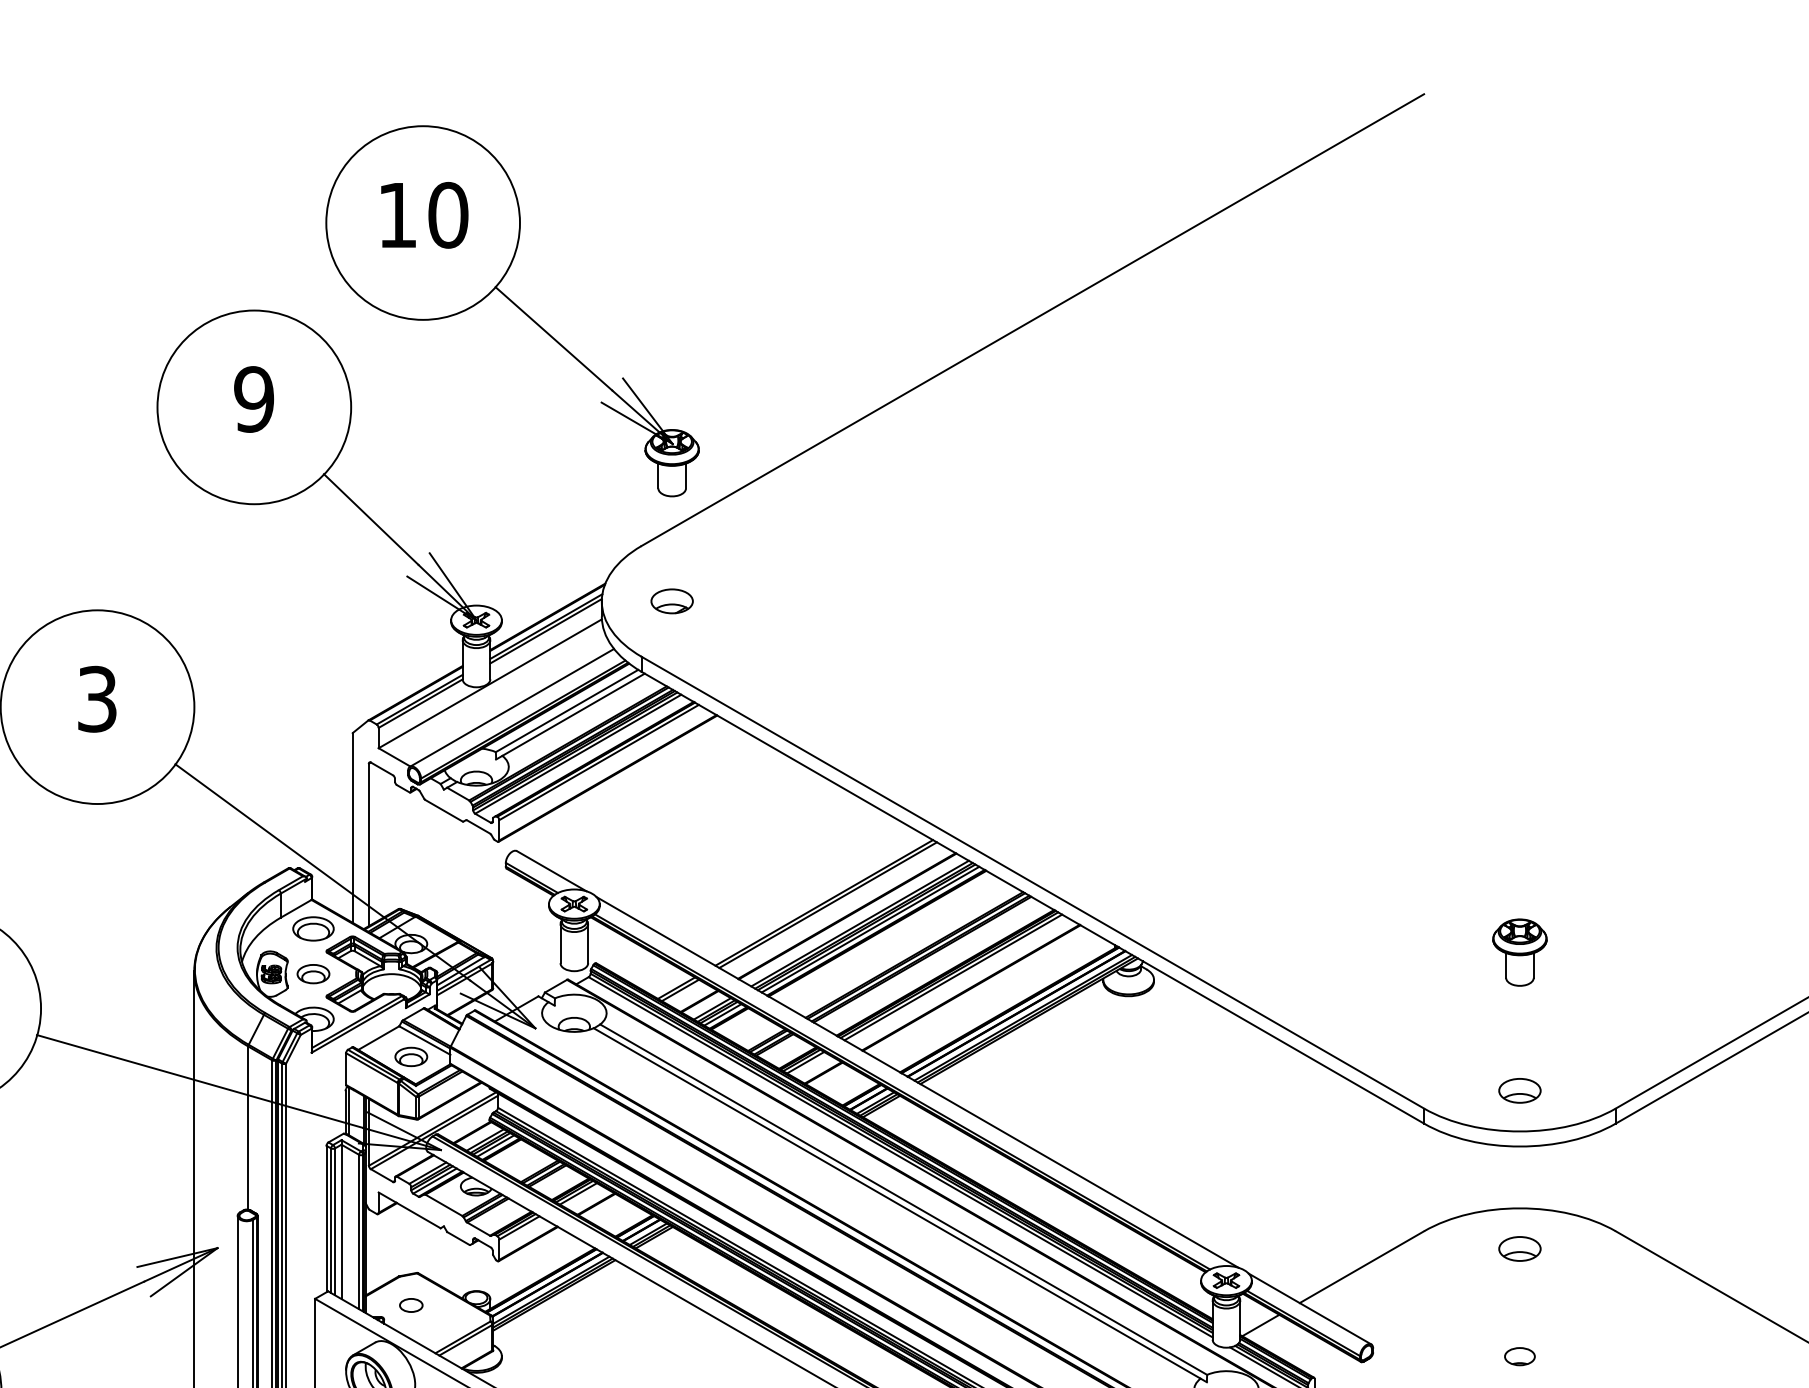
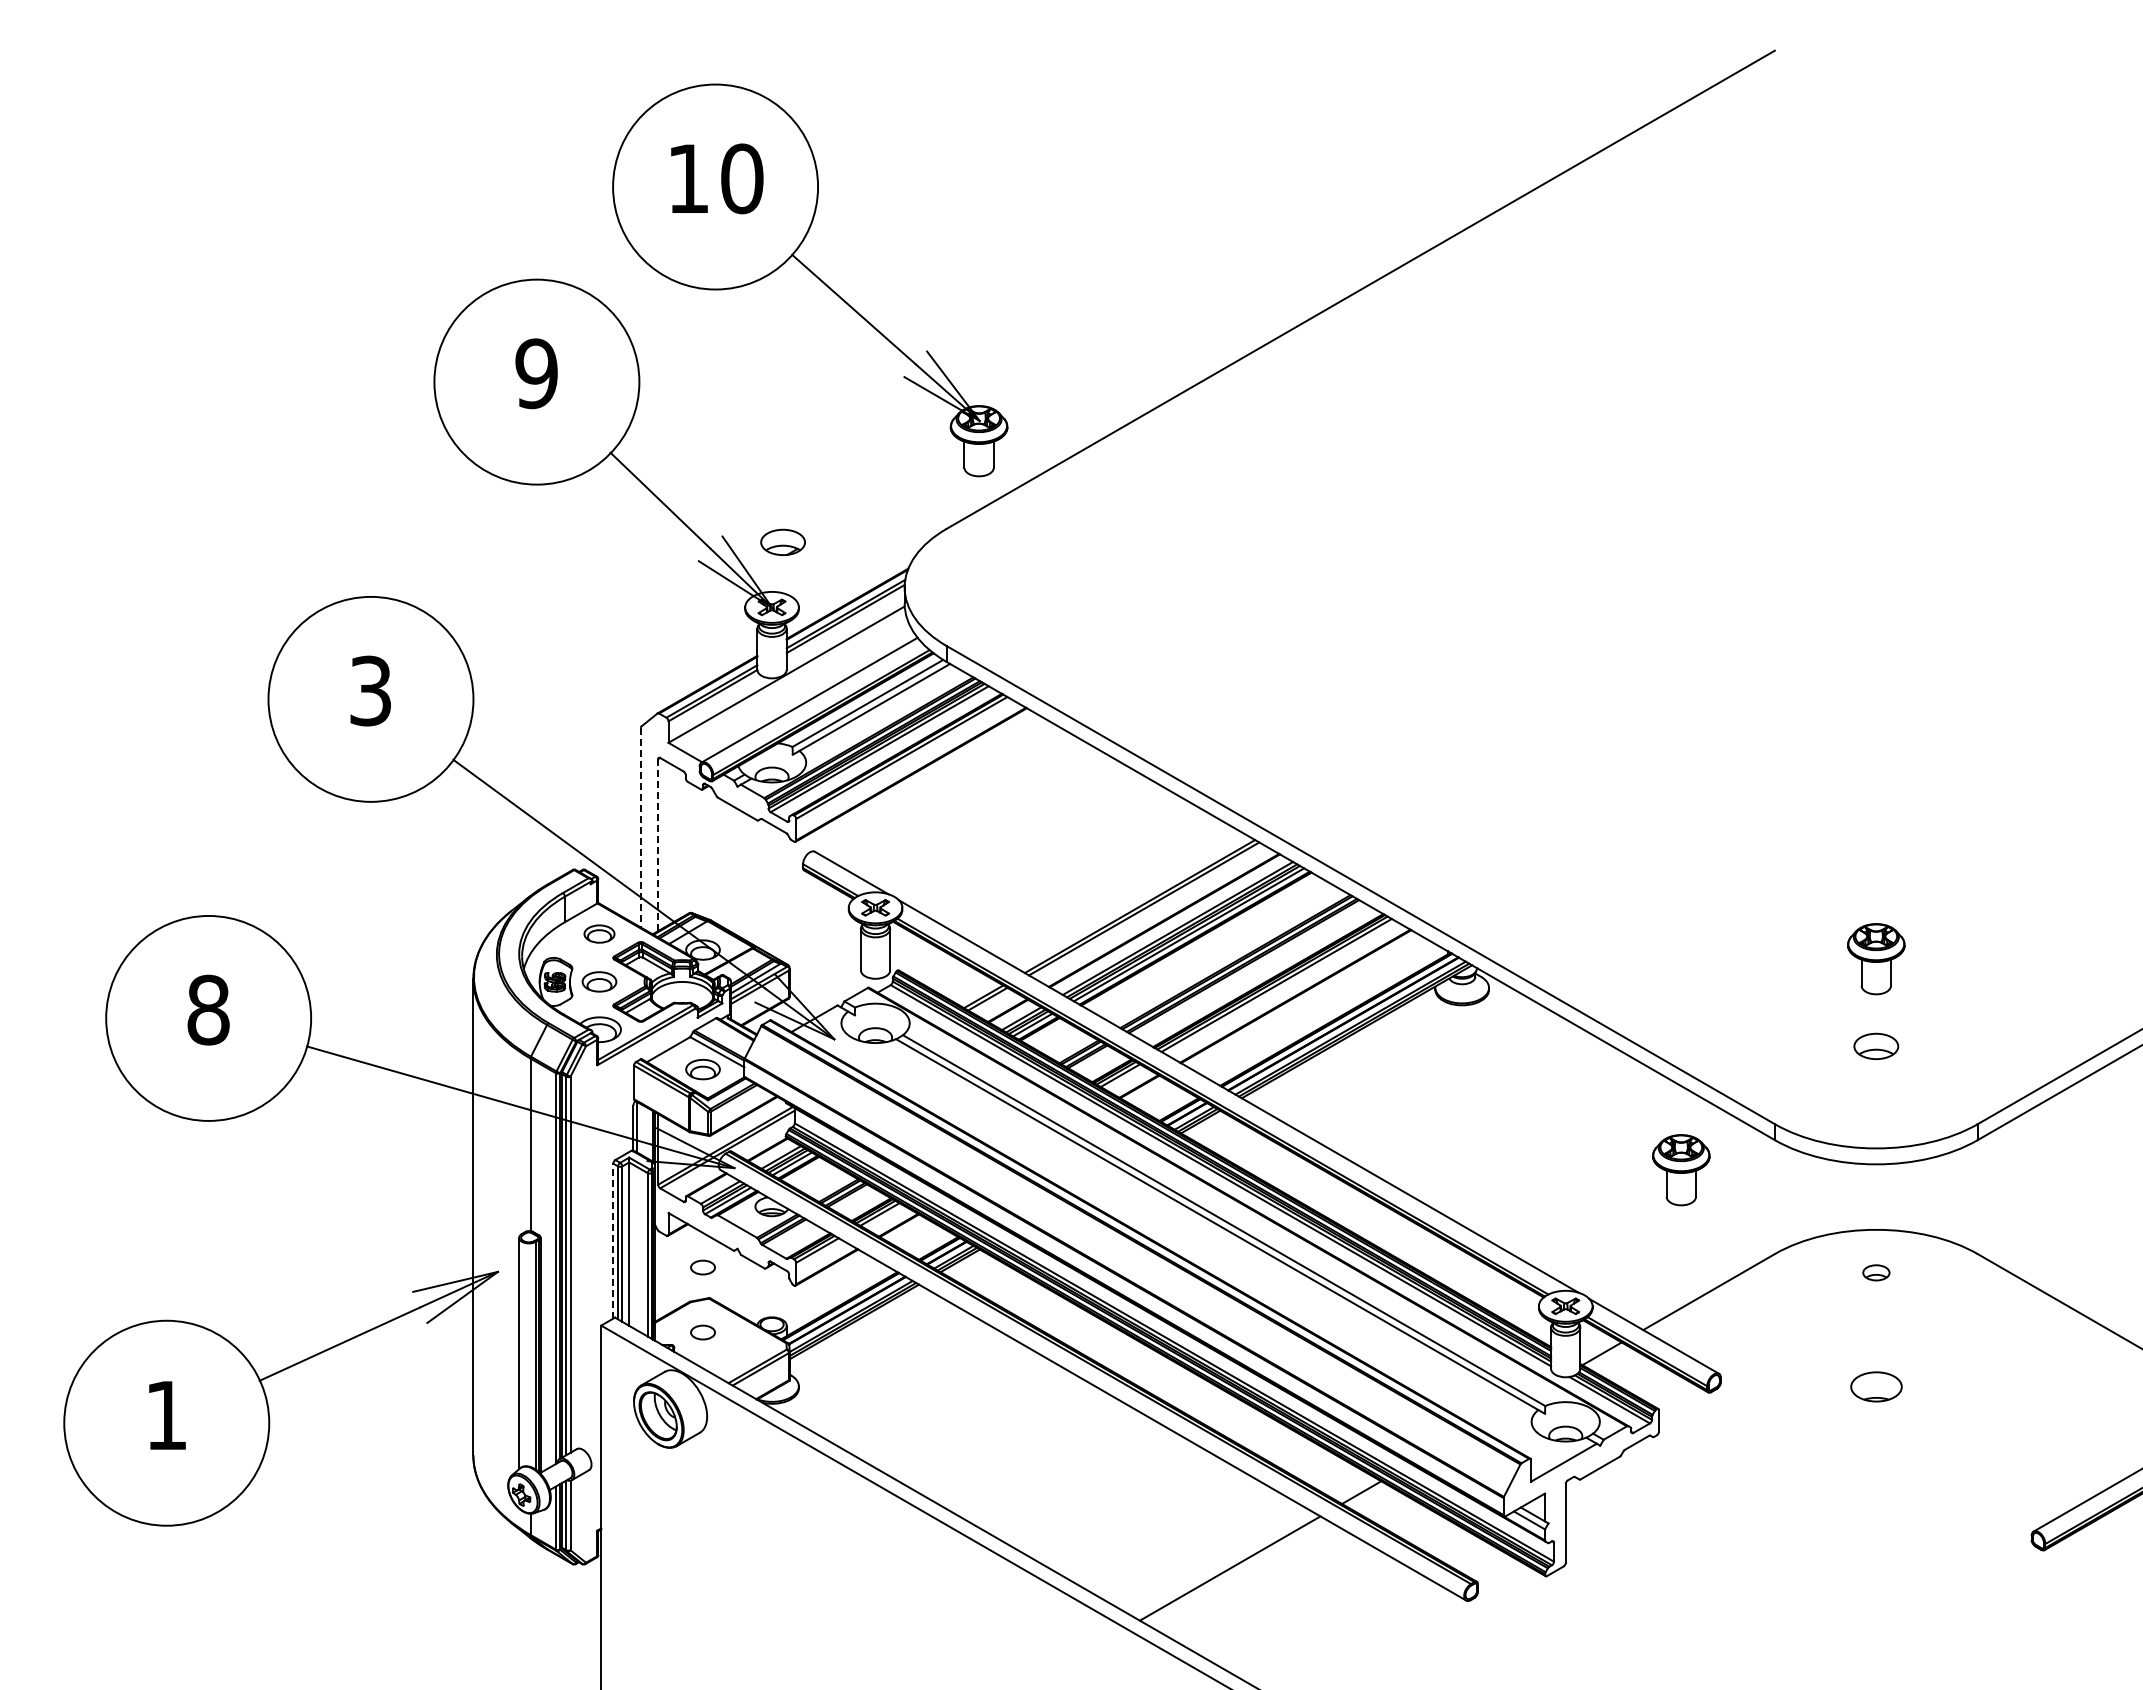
part: (671, 600) -> (782, 541), moved
line: (352, 828) -> (640, 827), solid -> dashed
line: (369, 845) -> (658, 845), solid -> dashed
part: (313, 928) -> (599, 933), size x0.7
part: (1520, 1089) -> (1876, 1045), moved
part: (1335, 1152) -> (1681, 1170), added
line: (326, 1219) -> (613, 1241), solid -> dashed
part: (410, 1243) -> (702, 1267), added
part: (1520, 1248) -> (1876, 1272), size x0.6
part: (1519, 1356) -> (1875, 1386), size x1.6

